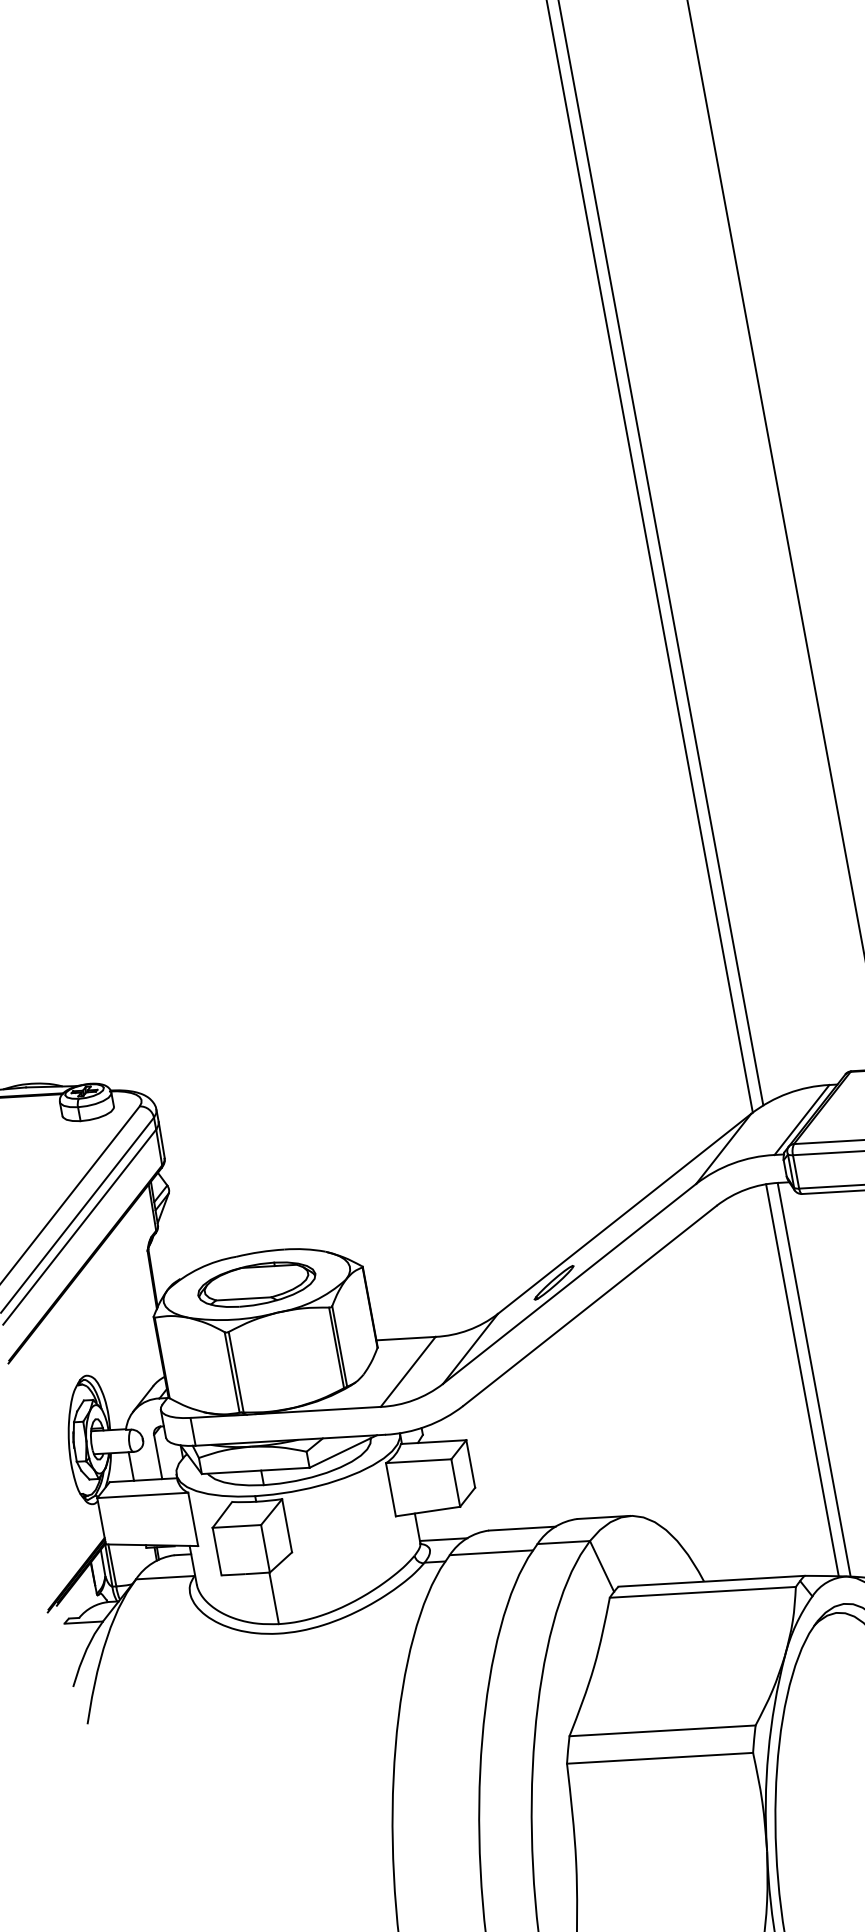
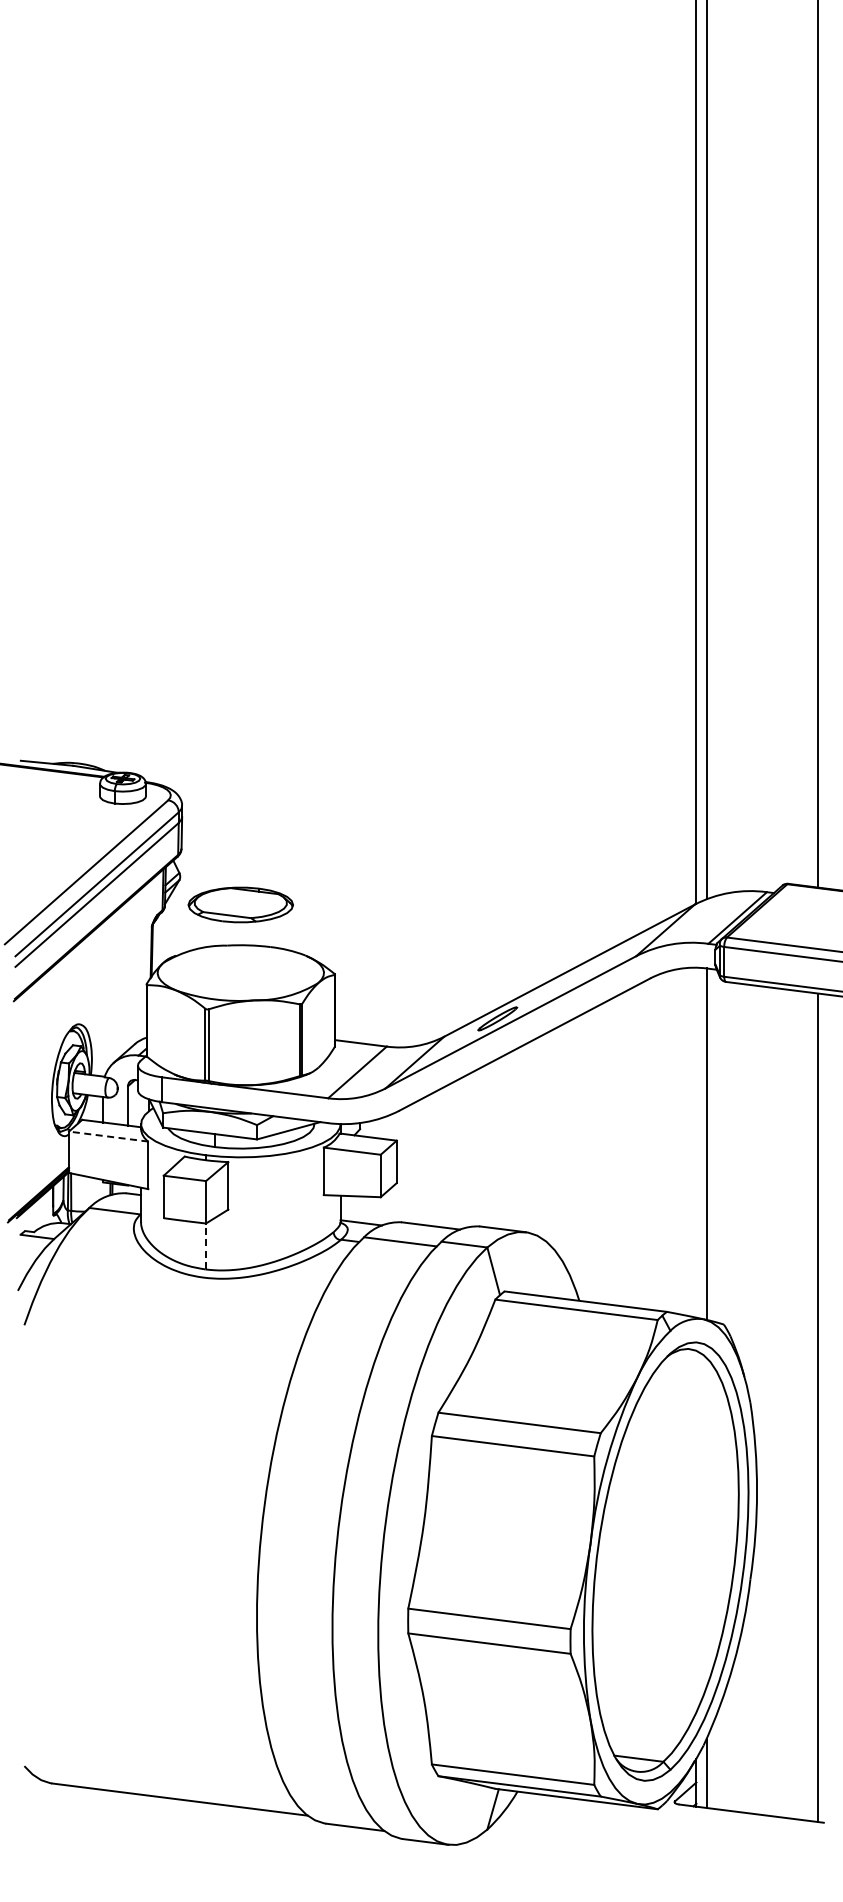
part: (256, 1284) -> (240, 904), moved
line: (802, 1379) -> (696, 1142), removed
line: (142, 1495) -> (108, 1136), solid -> dashed
line: (274, 1598) -> (205, 1246), solid -> dashed

